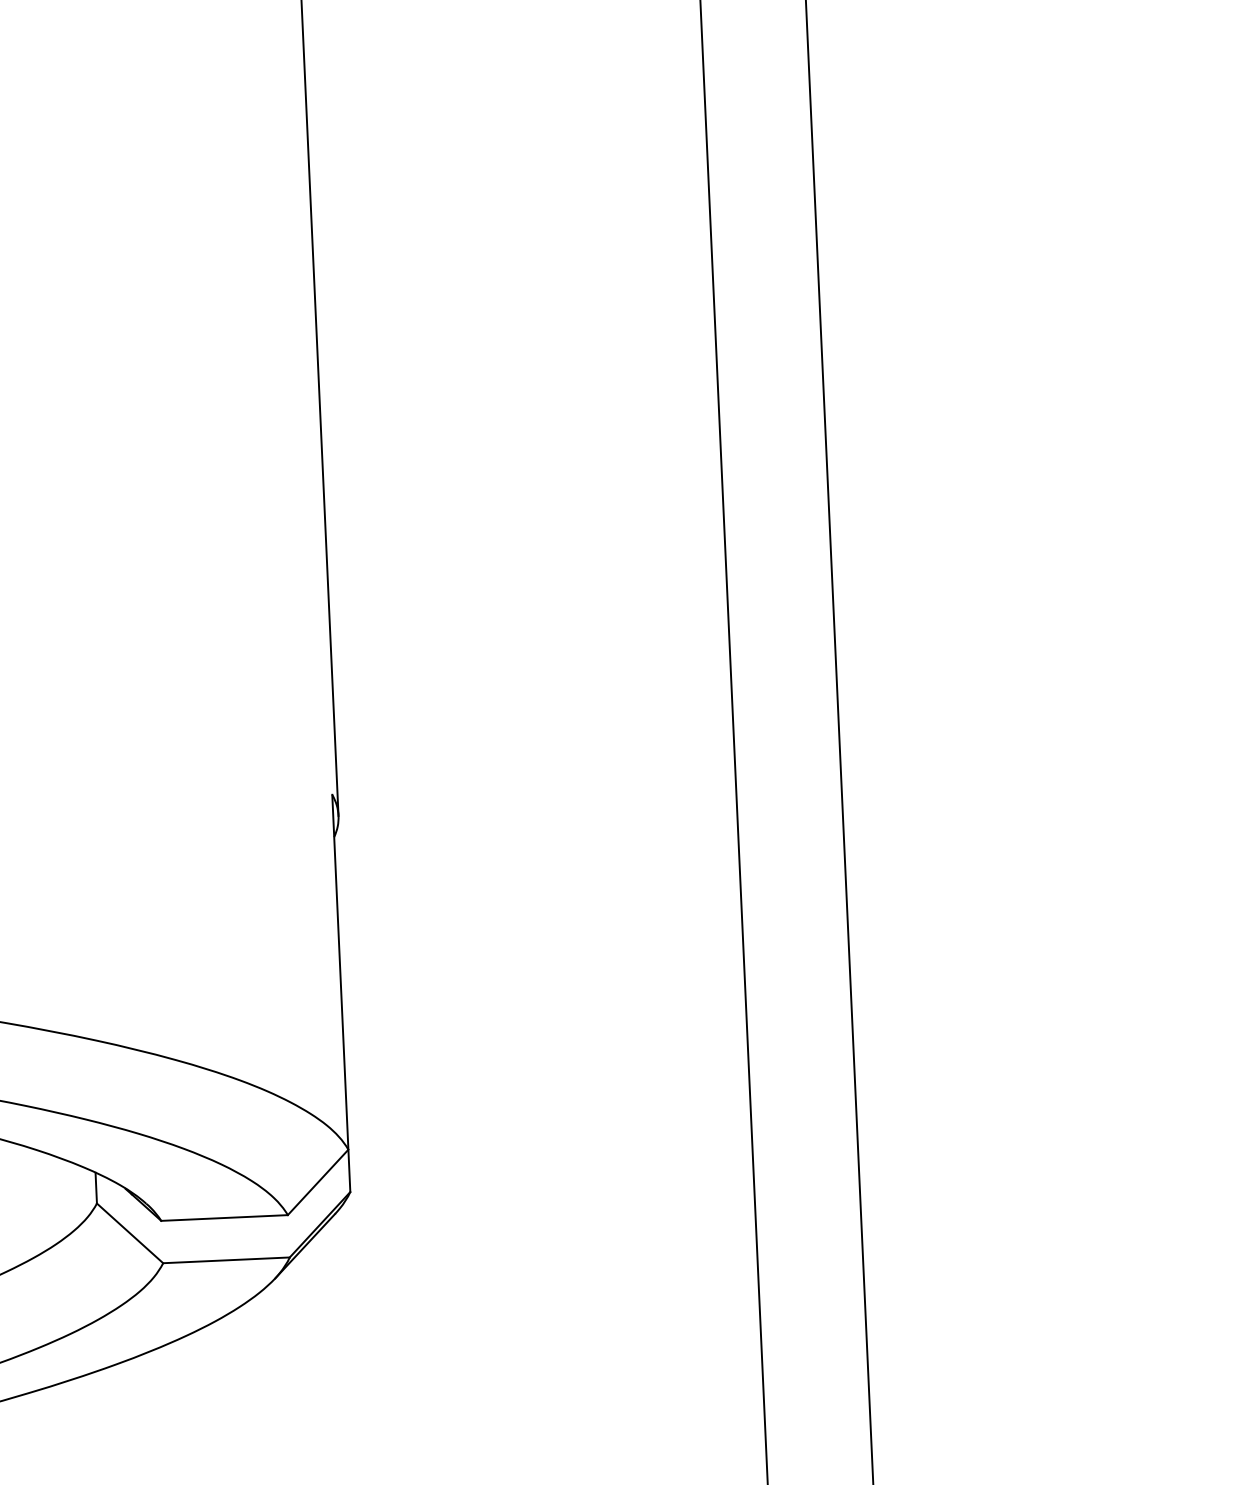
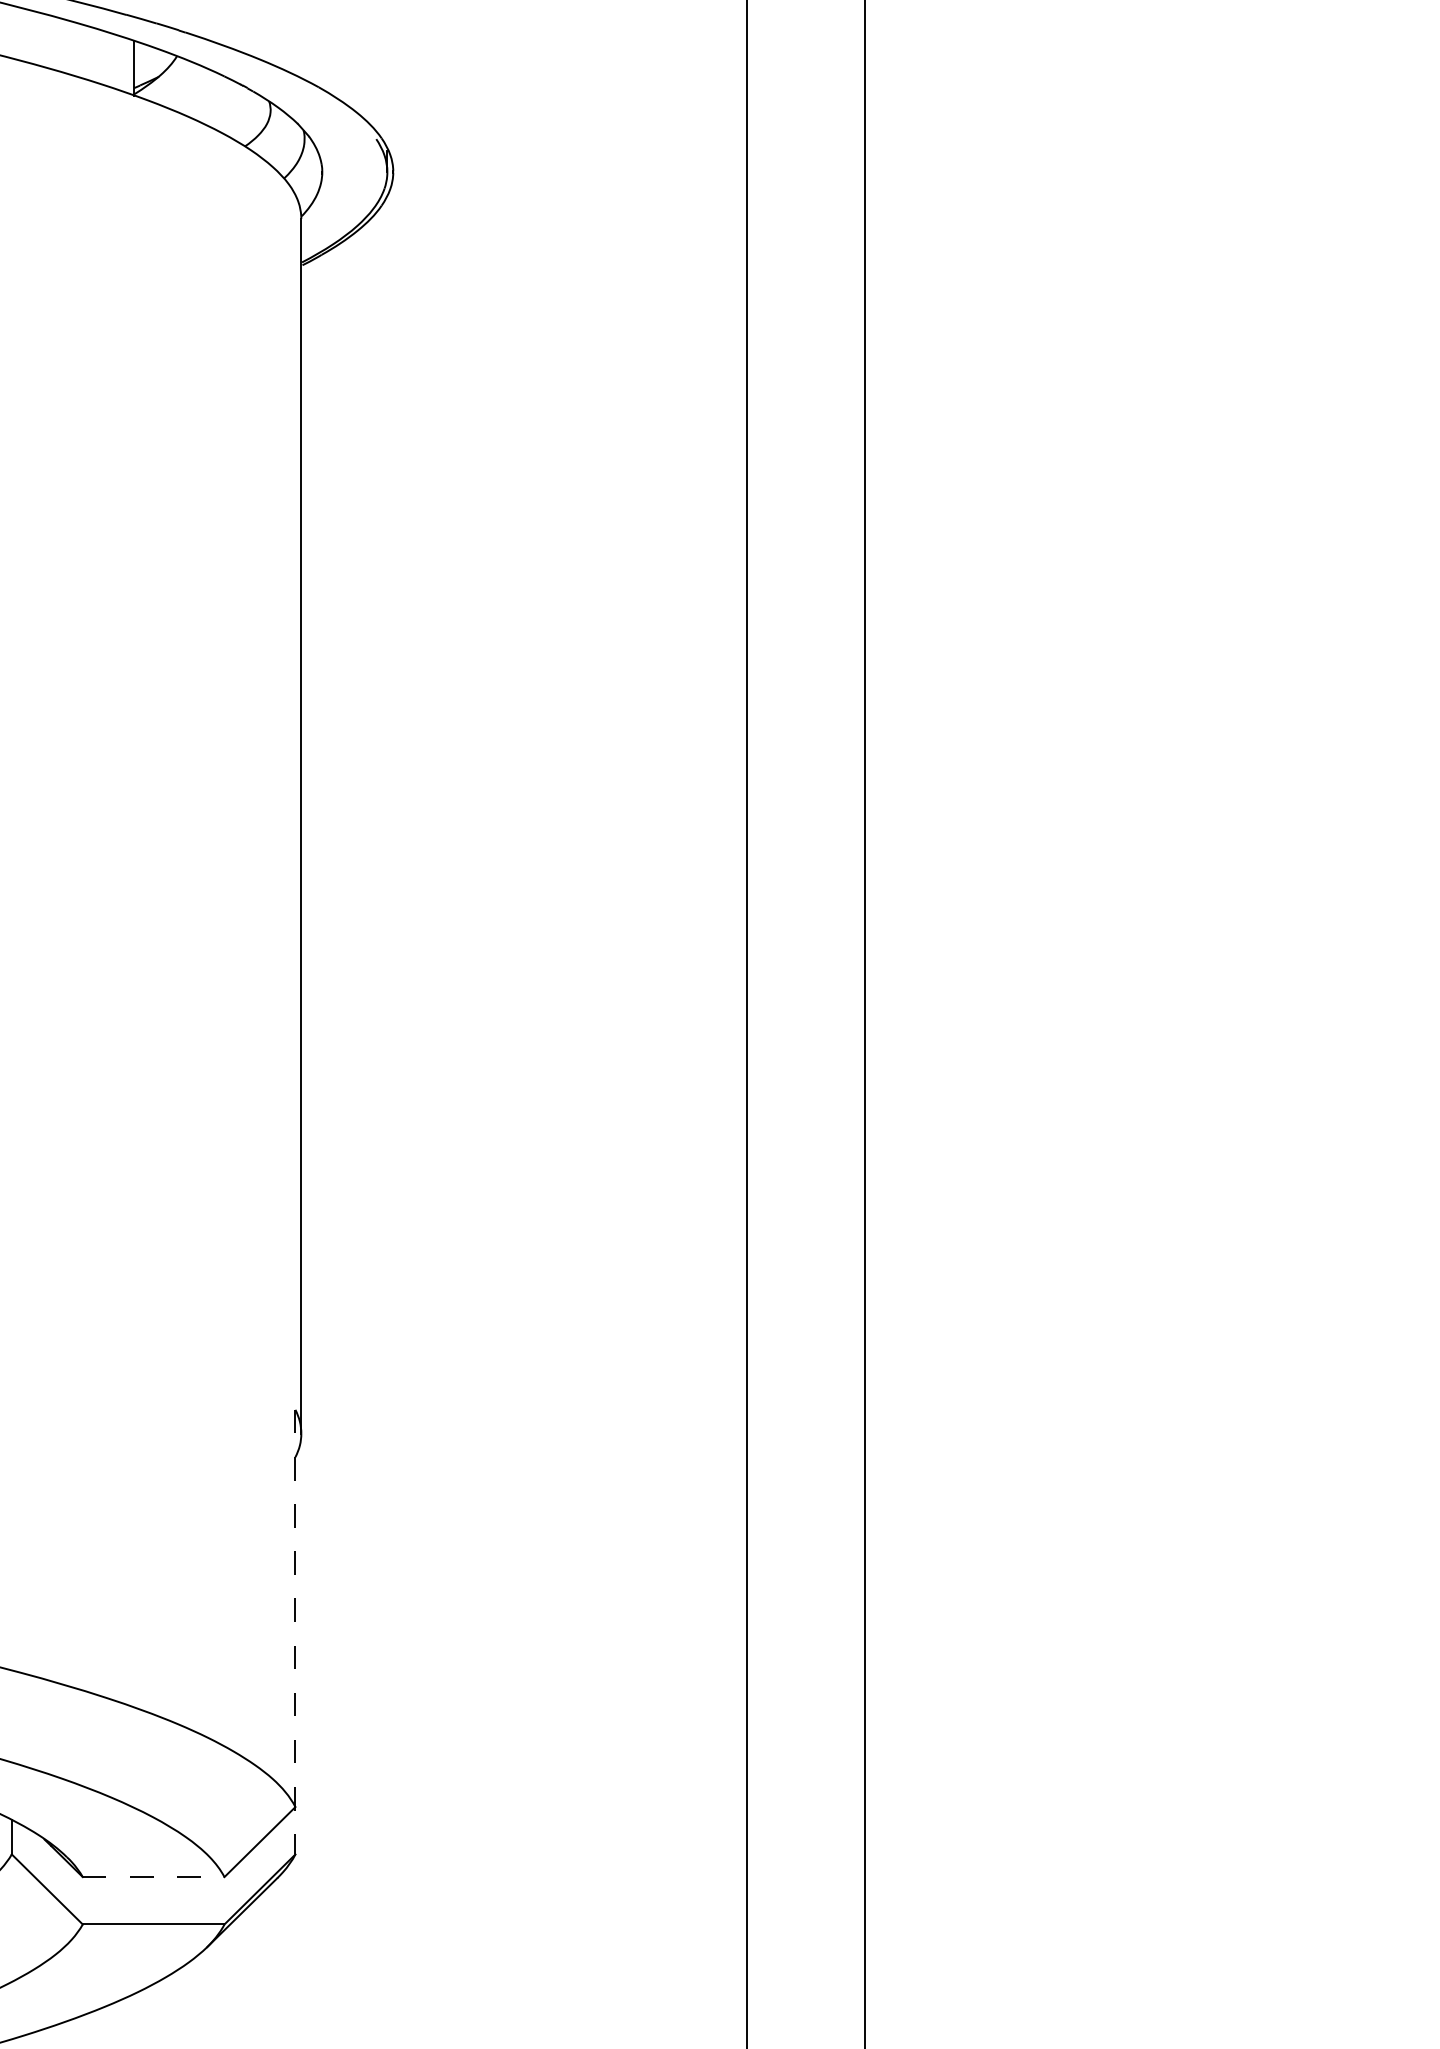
line: (341, 993) -> (295, 1632), solid -> dashed
line: (224, 1218) -> (153, 1877), solid -> dashed

